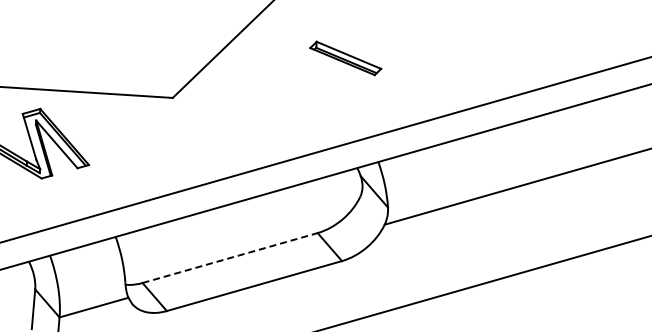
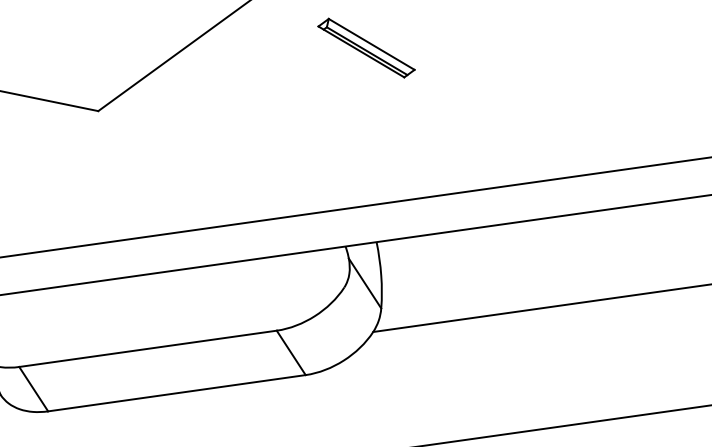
part: (345, 58) -> (366, 48), moved
line: (230, 257) -> (148, 348), dashed -> solid

